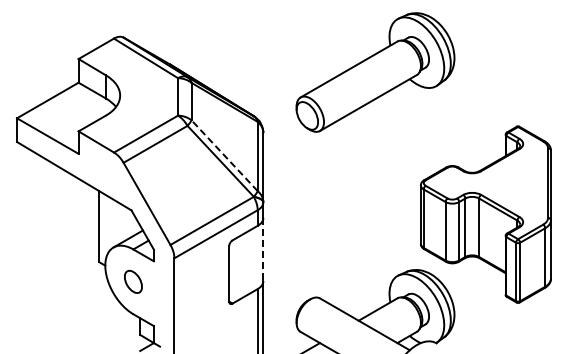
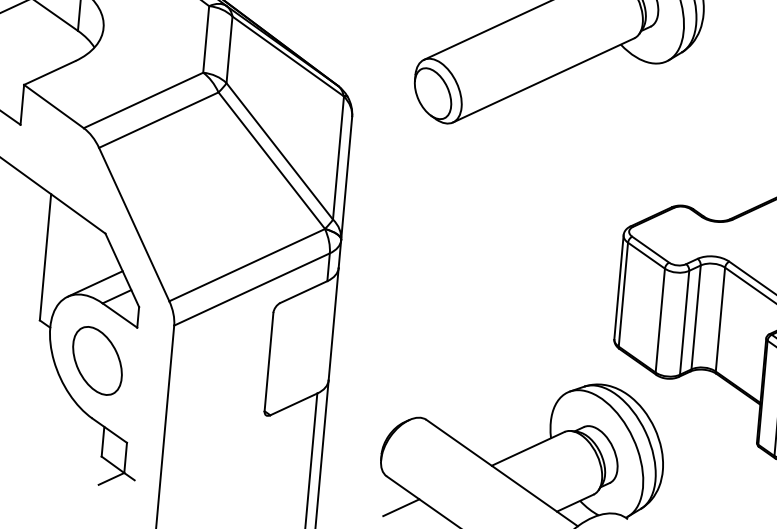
line: (224, 155) -> (279, 150), dashed -> solid
line: (263, 249) -> (333, 324), dashed -> solid
part: (133, 281) -> (97, 360), size x1.67

